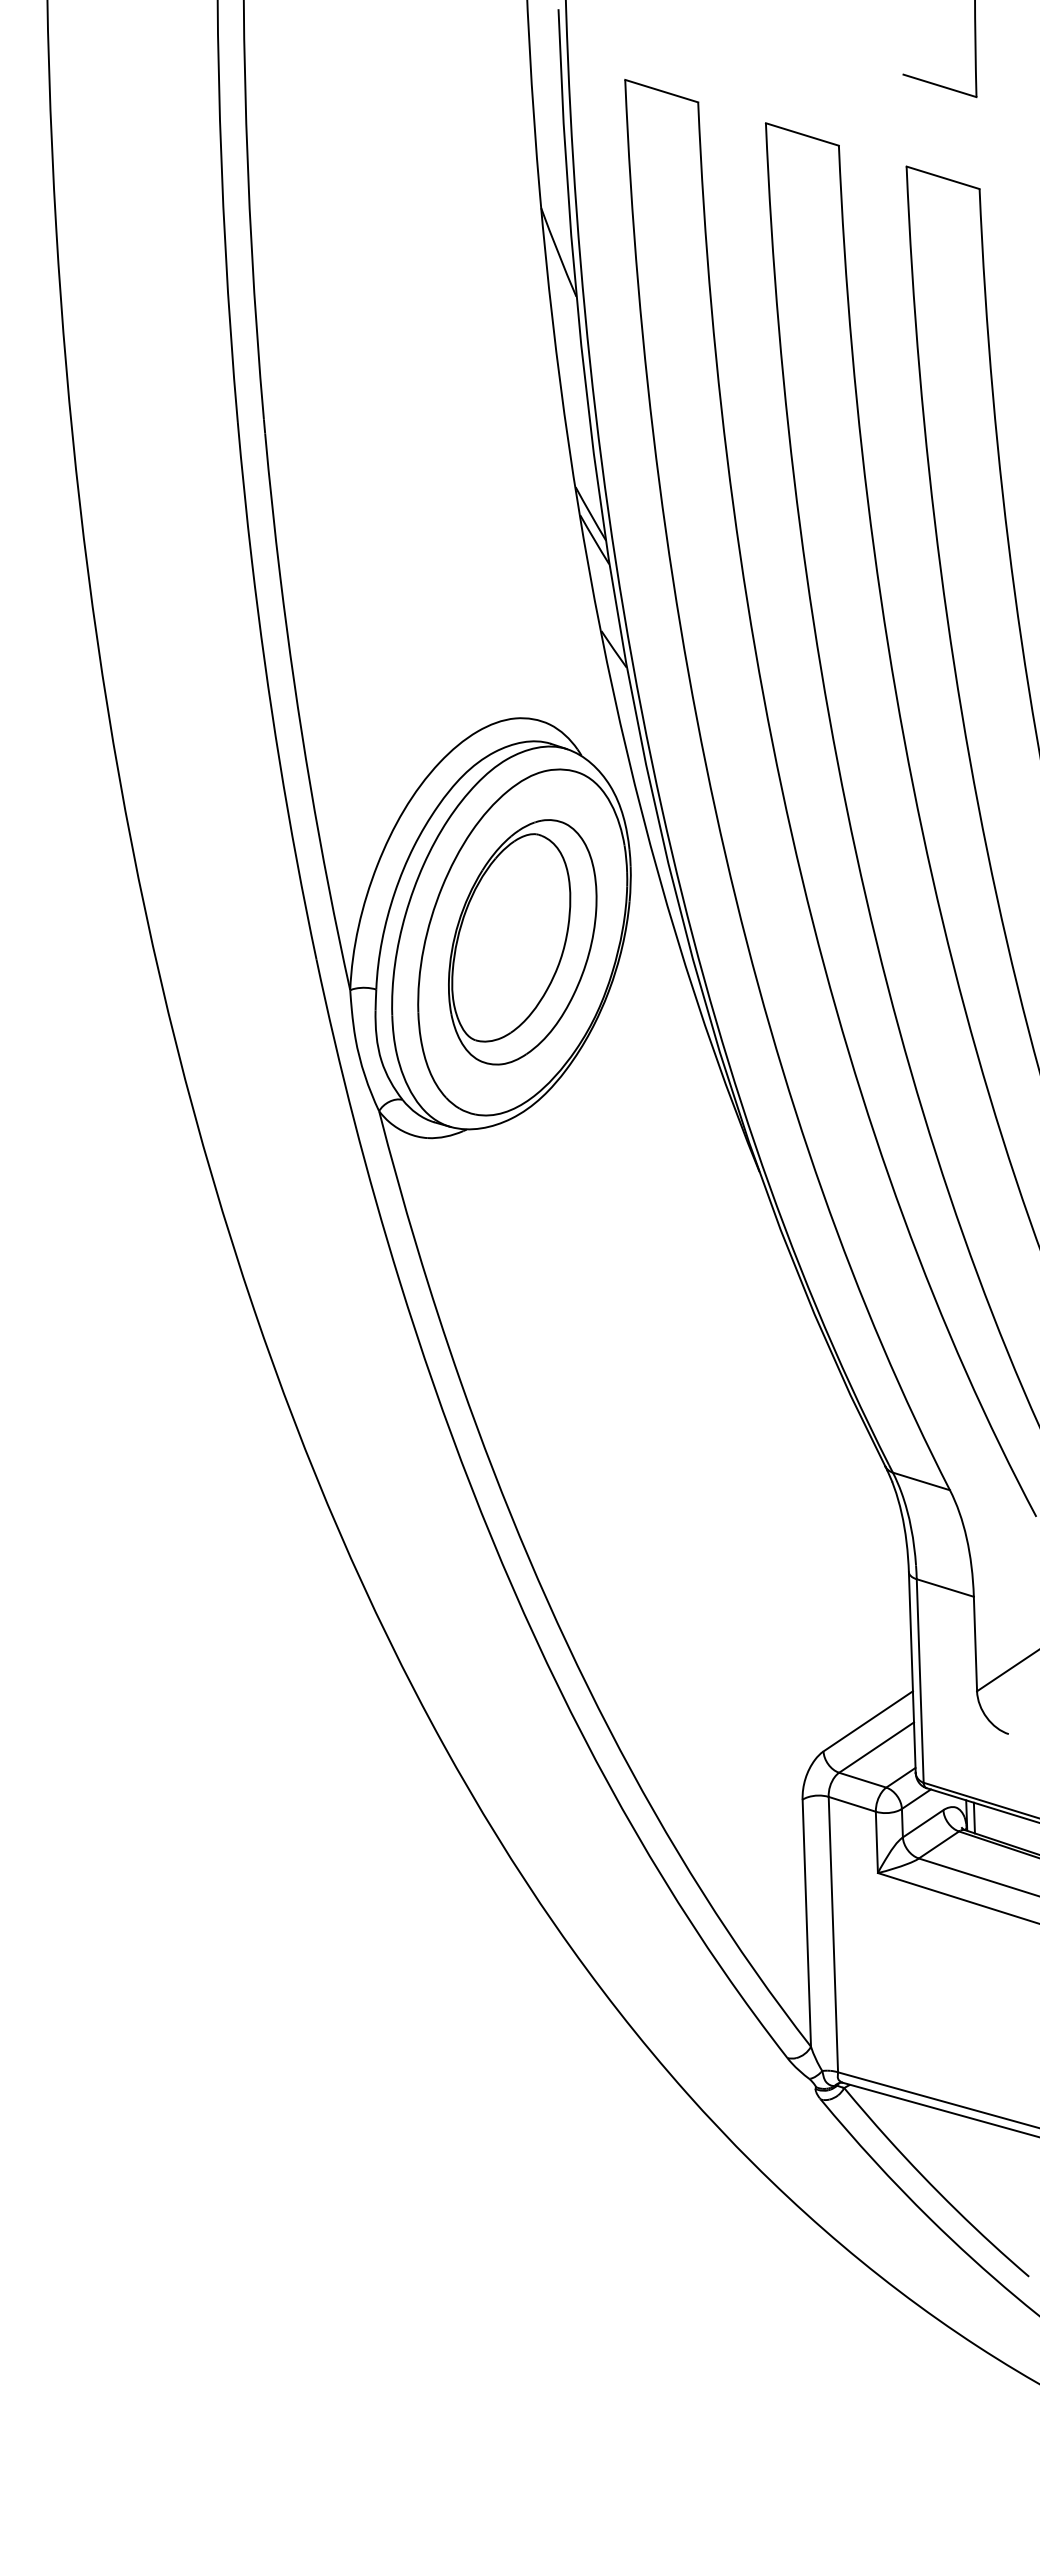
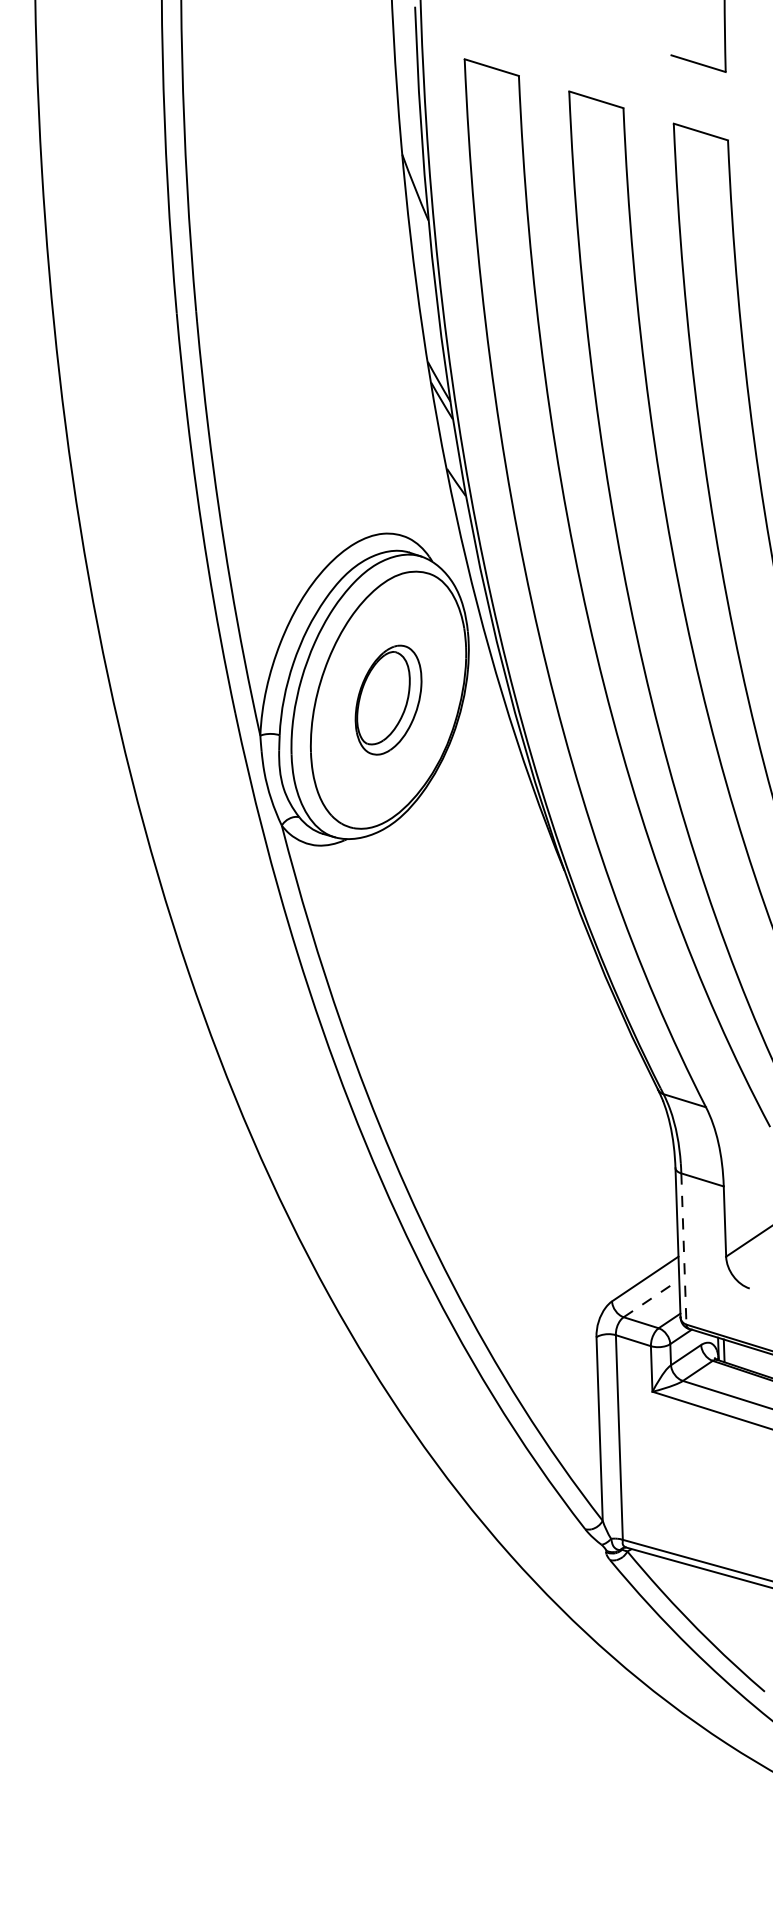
part: (522, 942) -> (388, 700), size x0.6
line: (920, 1681) -> (684, 1249), solid -> dashed
line: (877, 1747) -> (652, 1298), solid -> dashed

